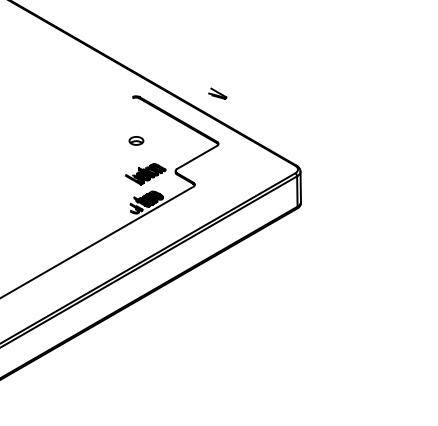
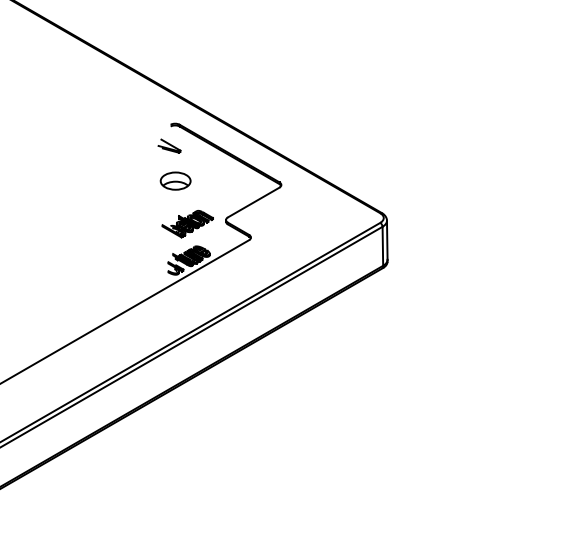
part: (217, 93) -> (169, 145), moved
part: (136, 140) -> (175, 180), size x1.67

